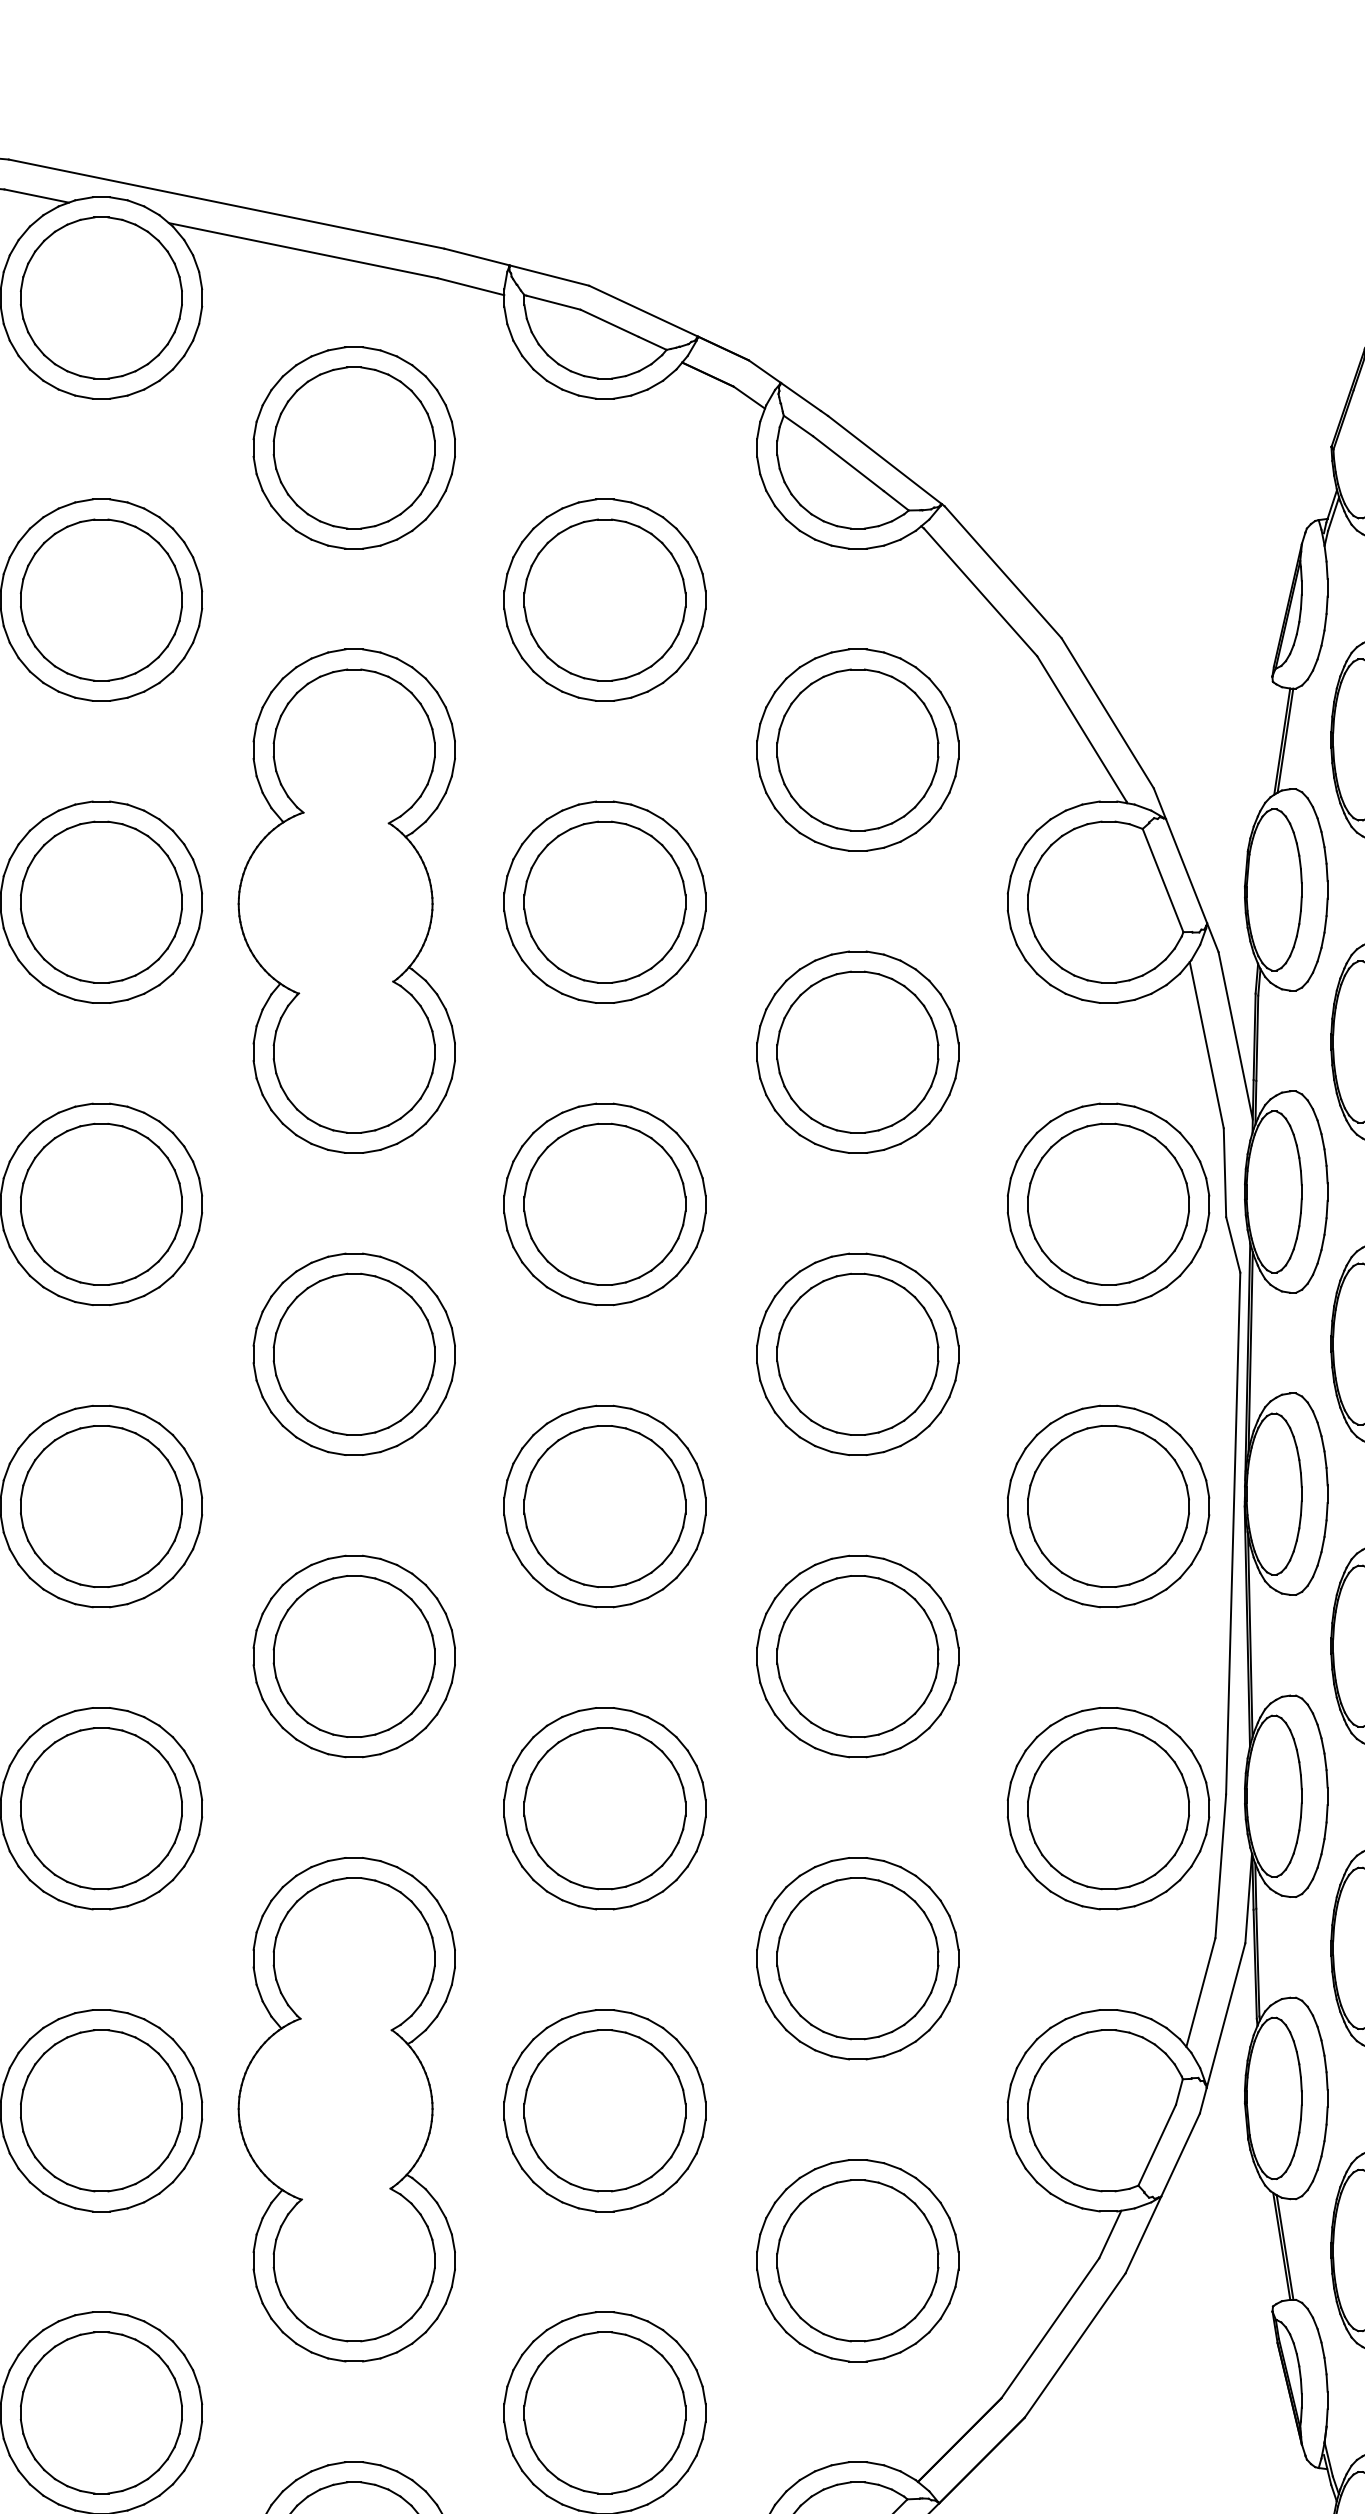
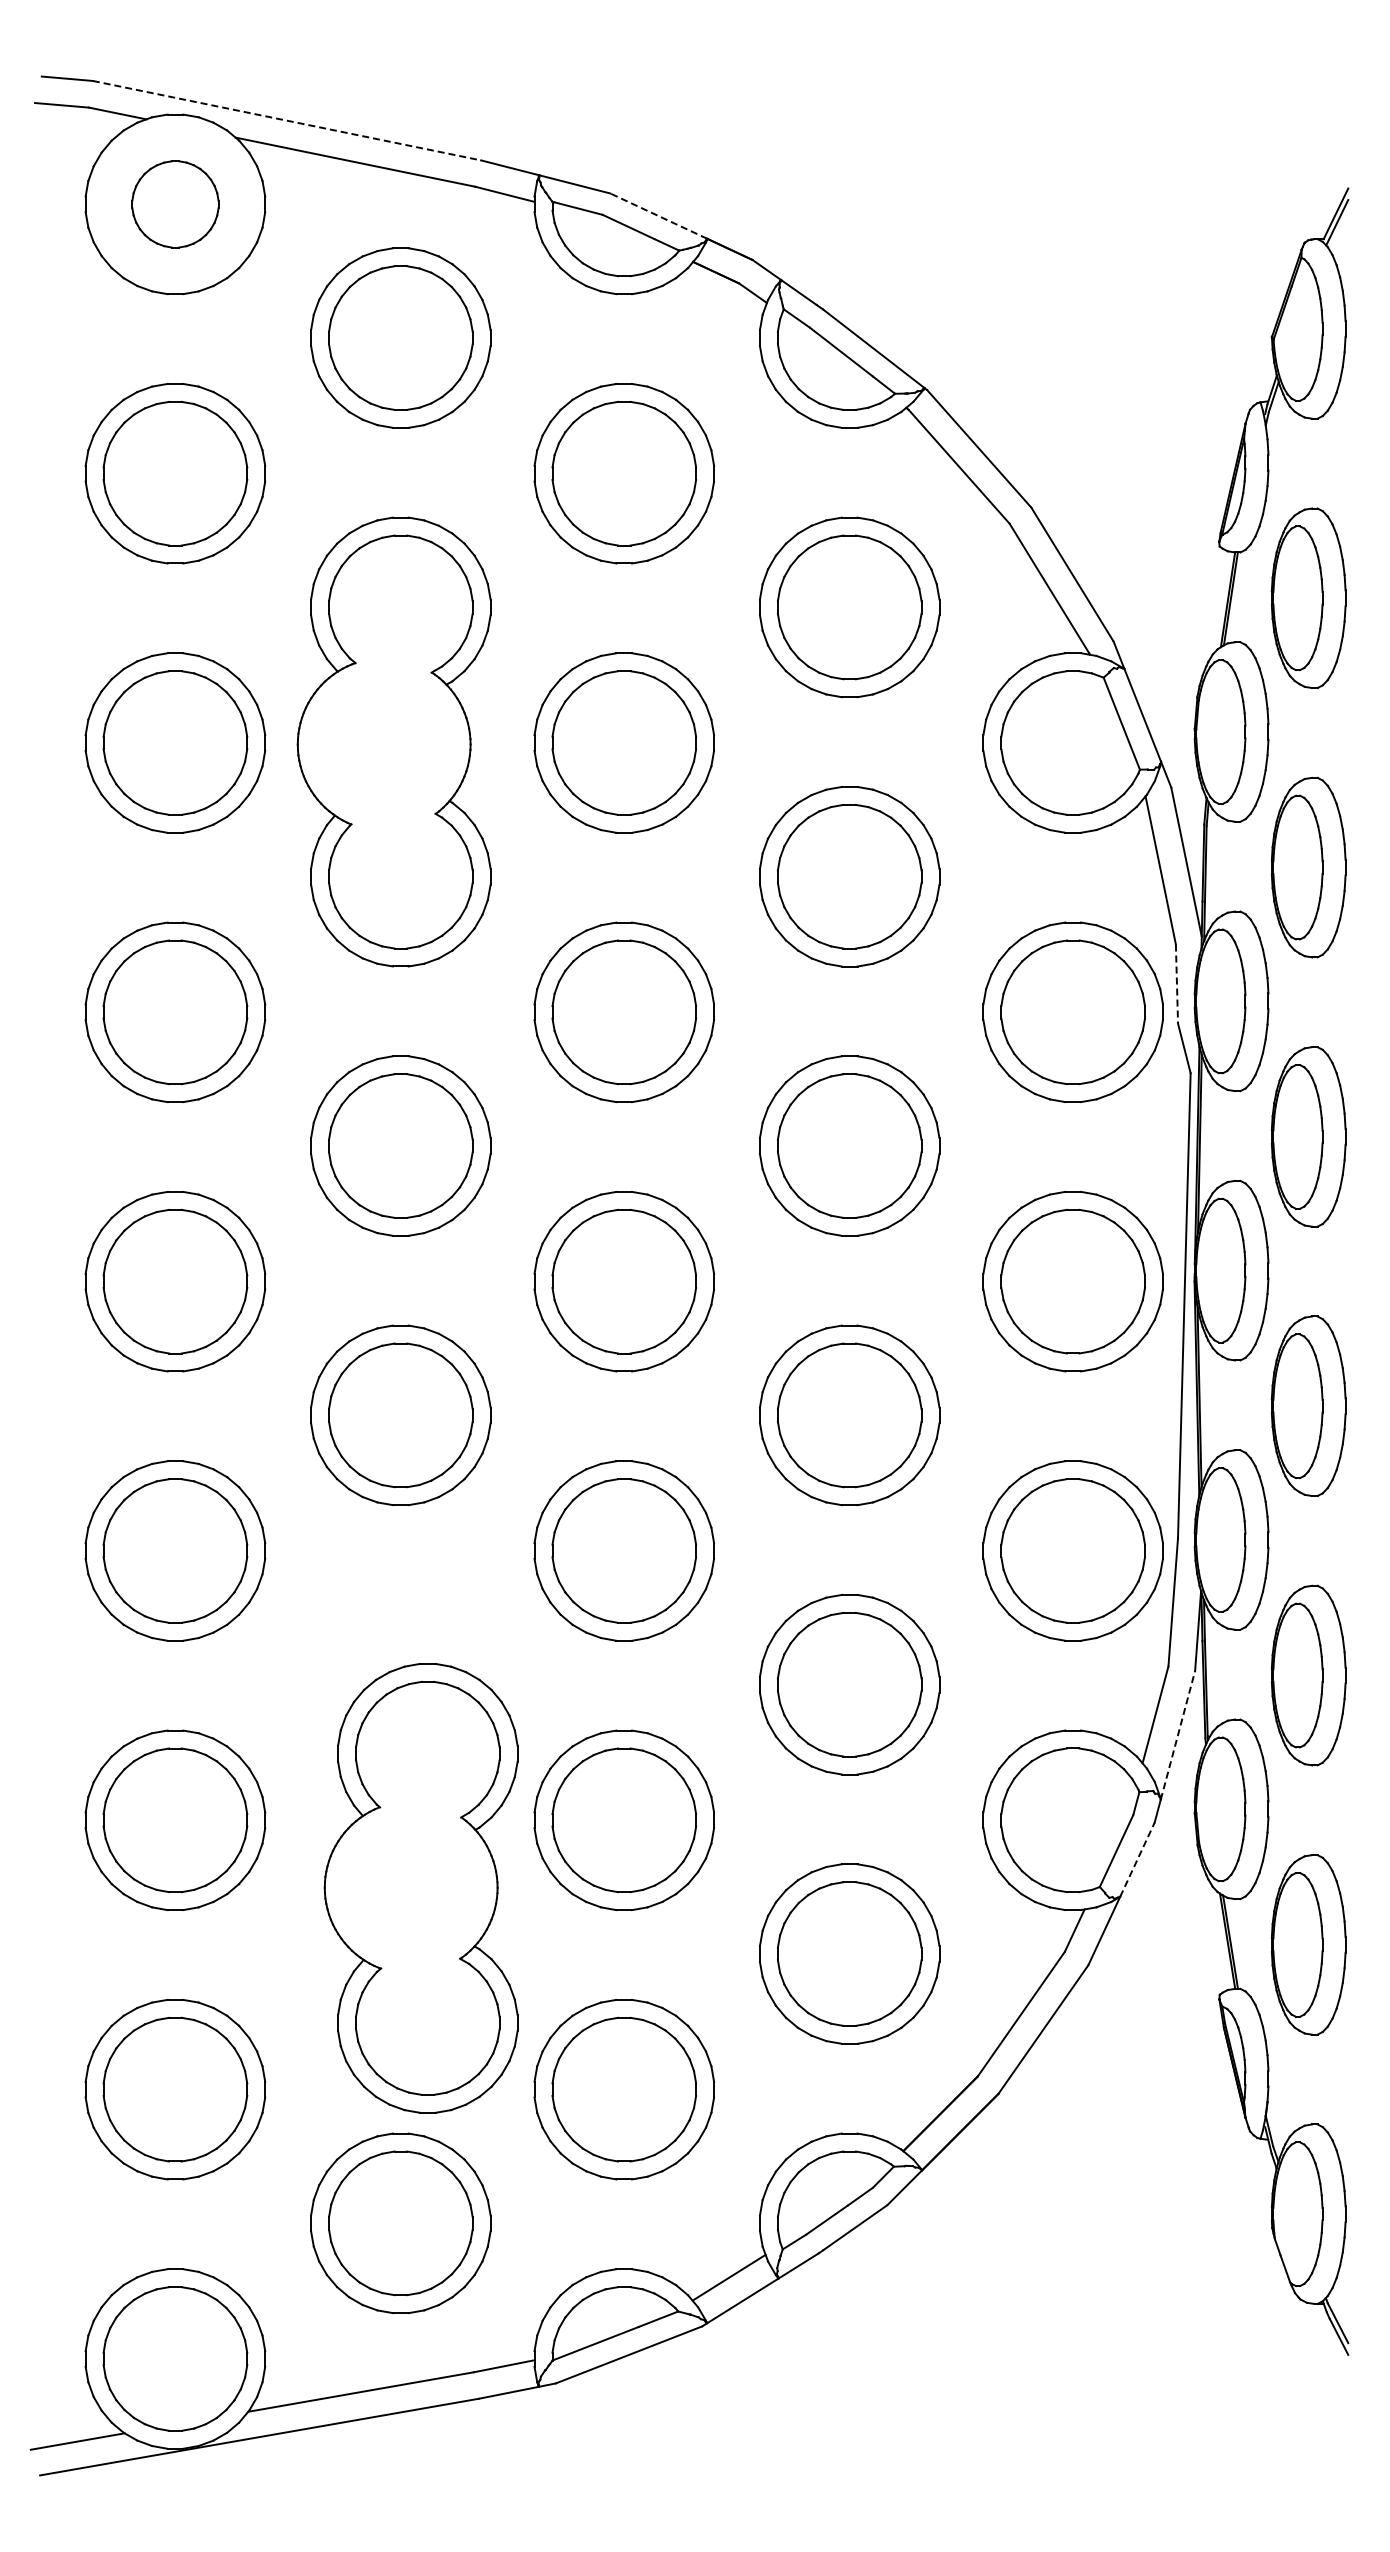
line: (227, 203) -> (287, 120), solid -> dashed
part: (101, 298) -> (175, 204), size x0.6
line: (643, 311) -> (658, 216), solid -> dashed
line: (1224, 1173) -> (1176, 984), solid -> dashed
line: (1225, 2015) -> (1177, 1735), solid -> dashed
part: (346, 2109) -> (420, 1888), moved
line: (1180, 2154) -> (1137, 1859), solid -> dashed

